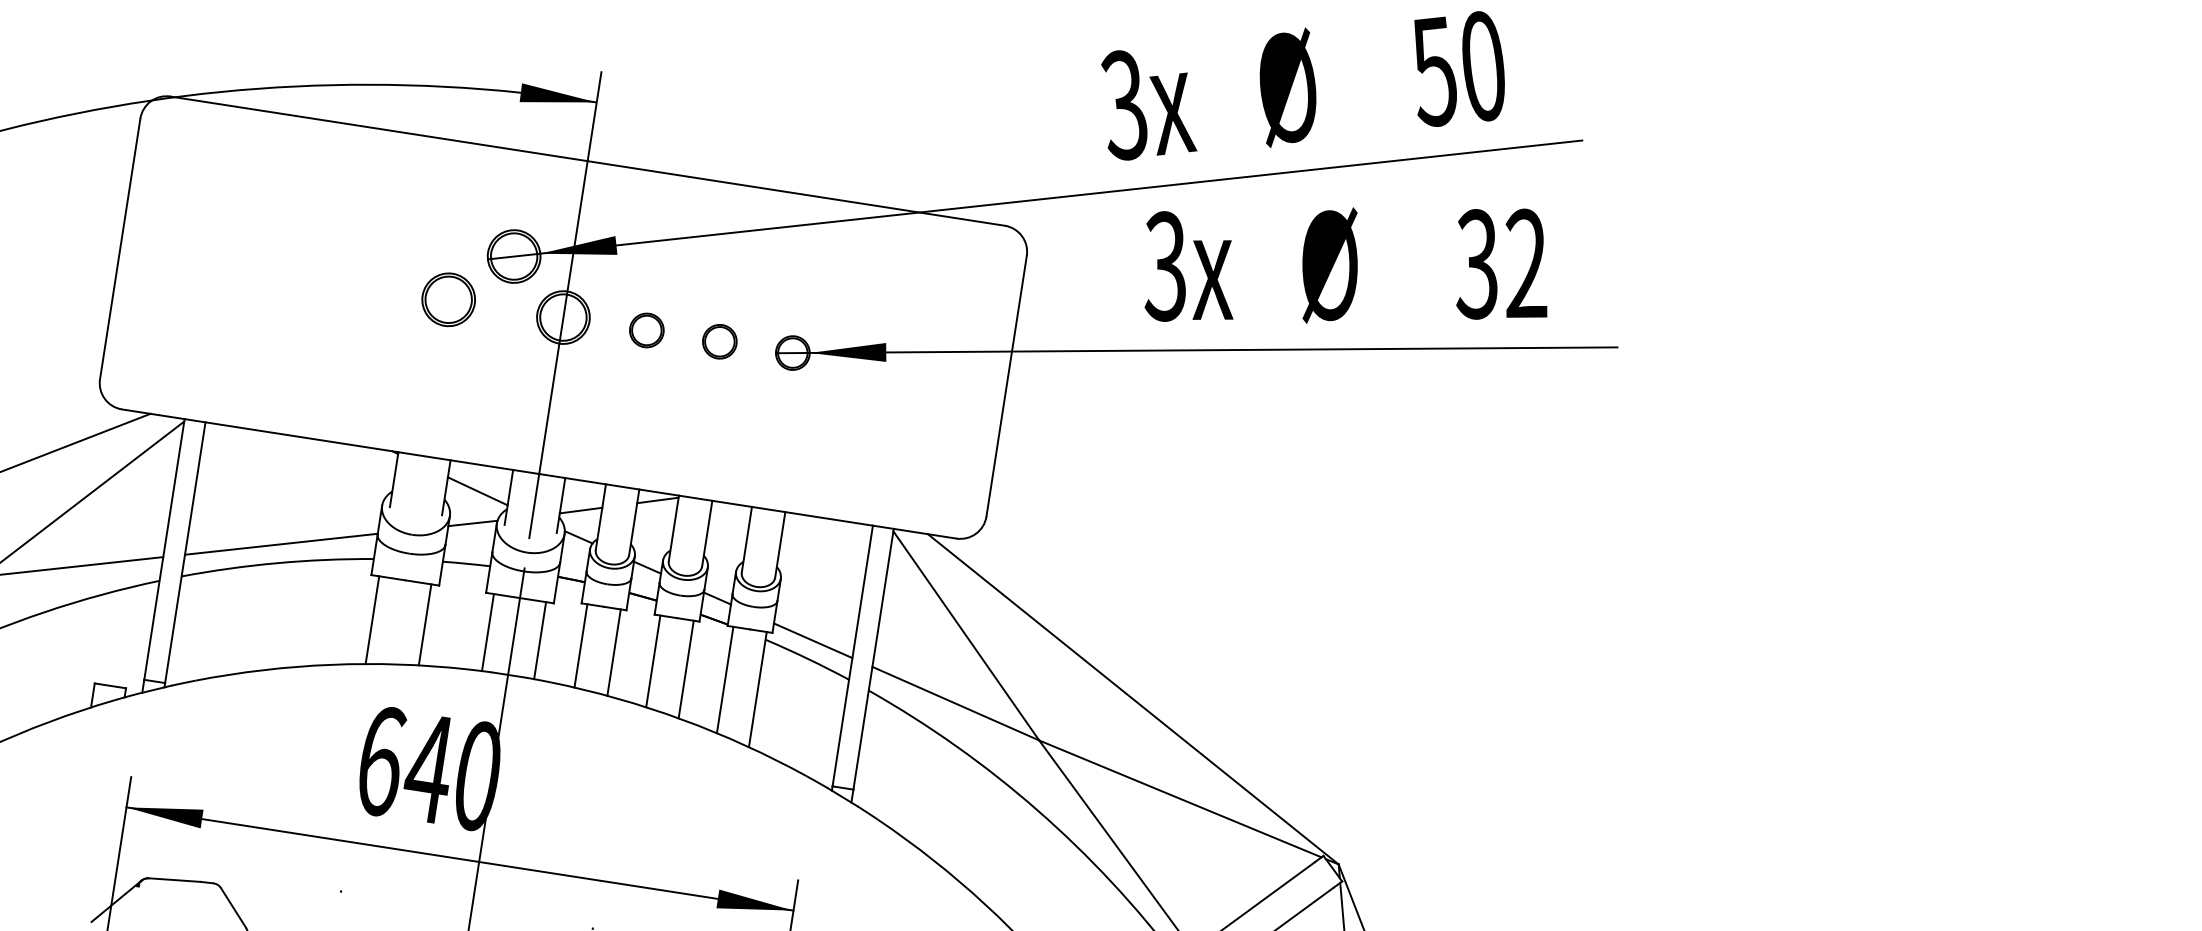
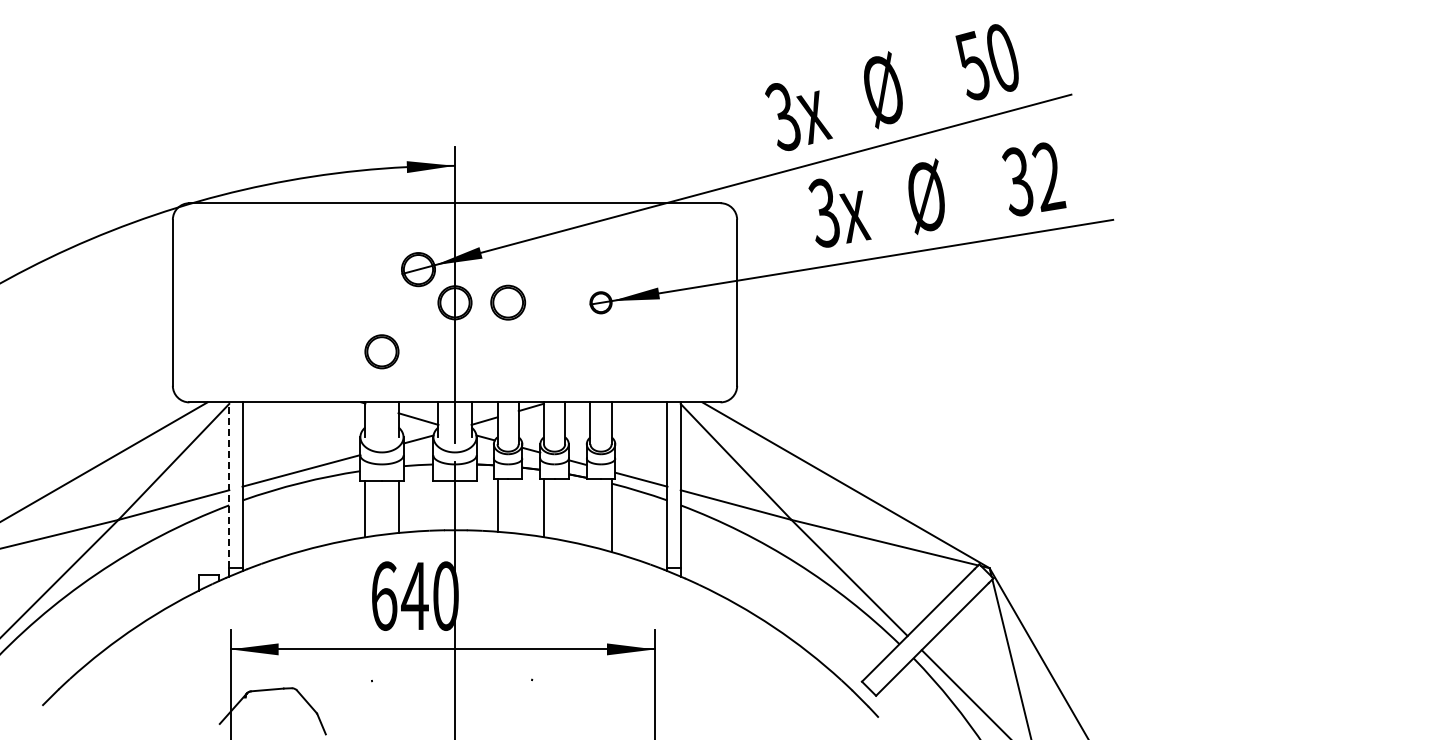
part: (448, 299) -> (381, 351), moved
circle: (645, 329) -> (507, 302), size x1.6
part: (719, 341) -> (554, 302), removed
line: (164, 549) -> (229, 485), solid -> dashed
line: (488, 631) -> (438, 505), removed
line: (540, 639) -> (471, 505), removed
line: (613, 651) -> (518, 505), removed
line: (686, 669) -> (565, 509), removed
line: (725, 679) -> (590, 512), removed

